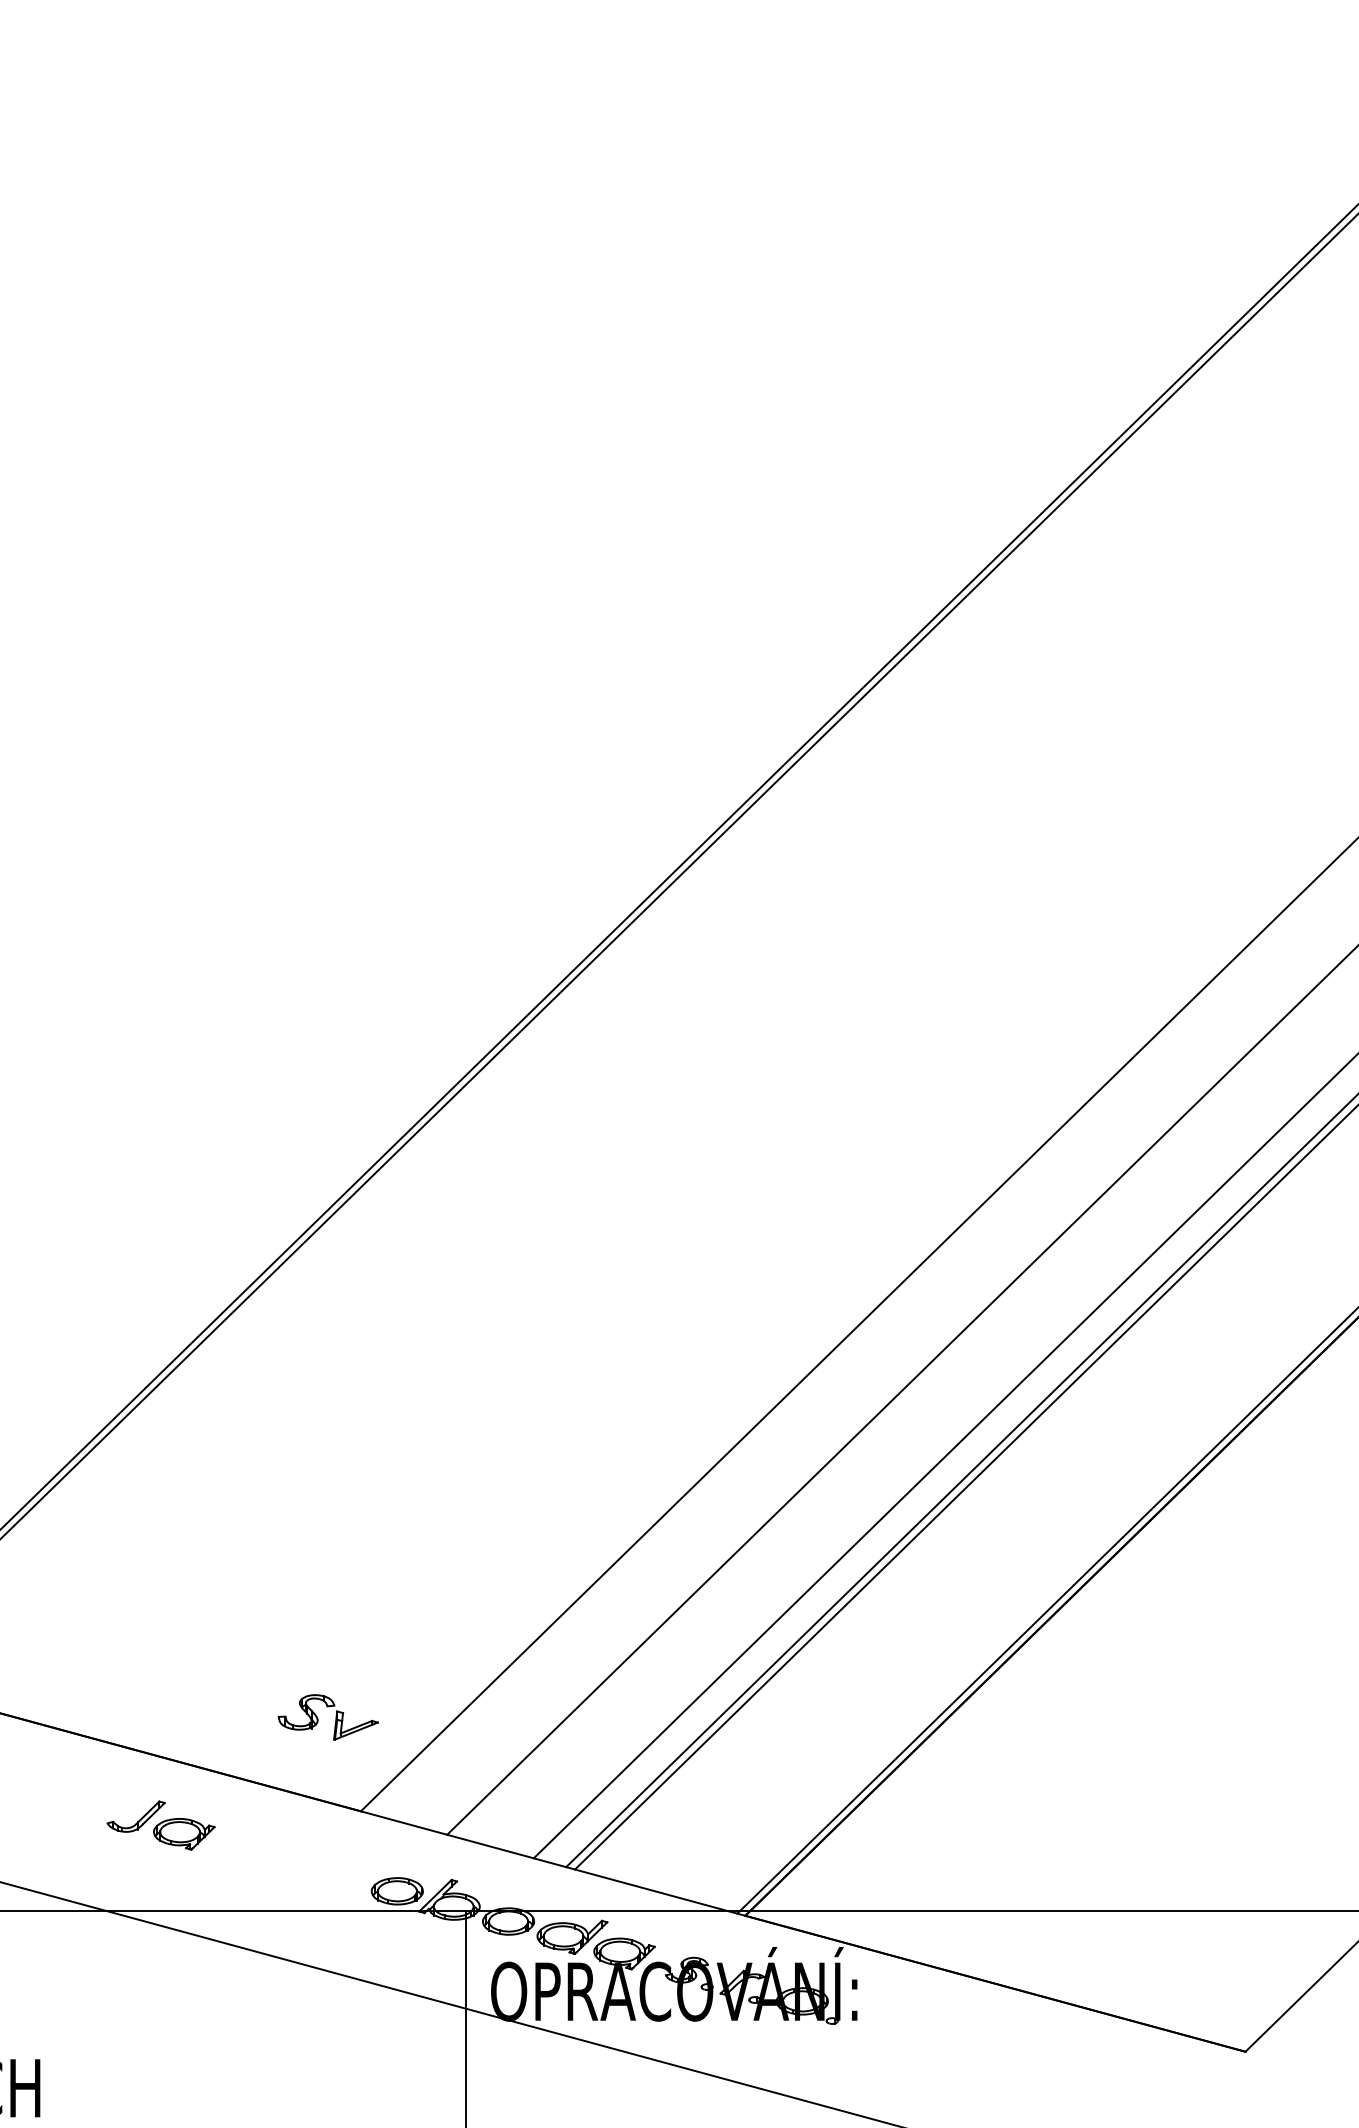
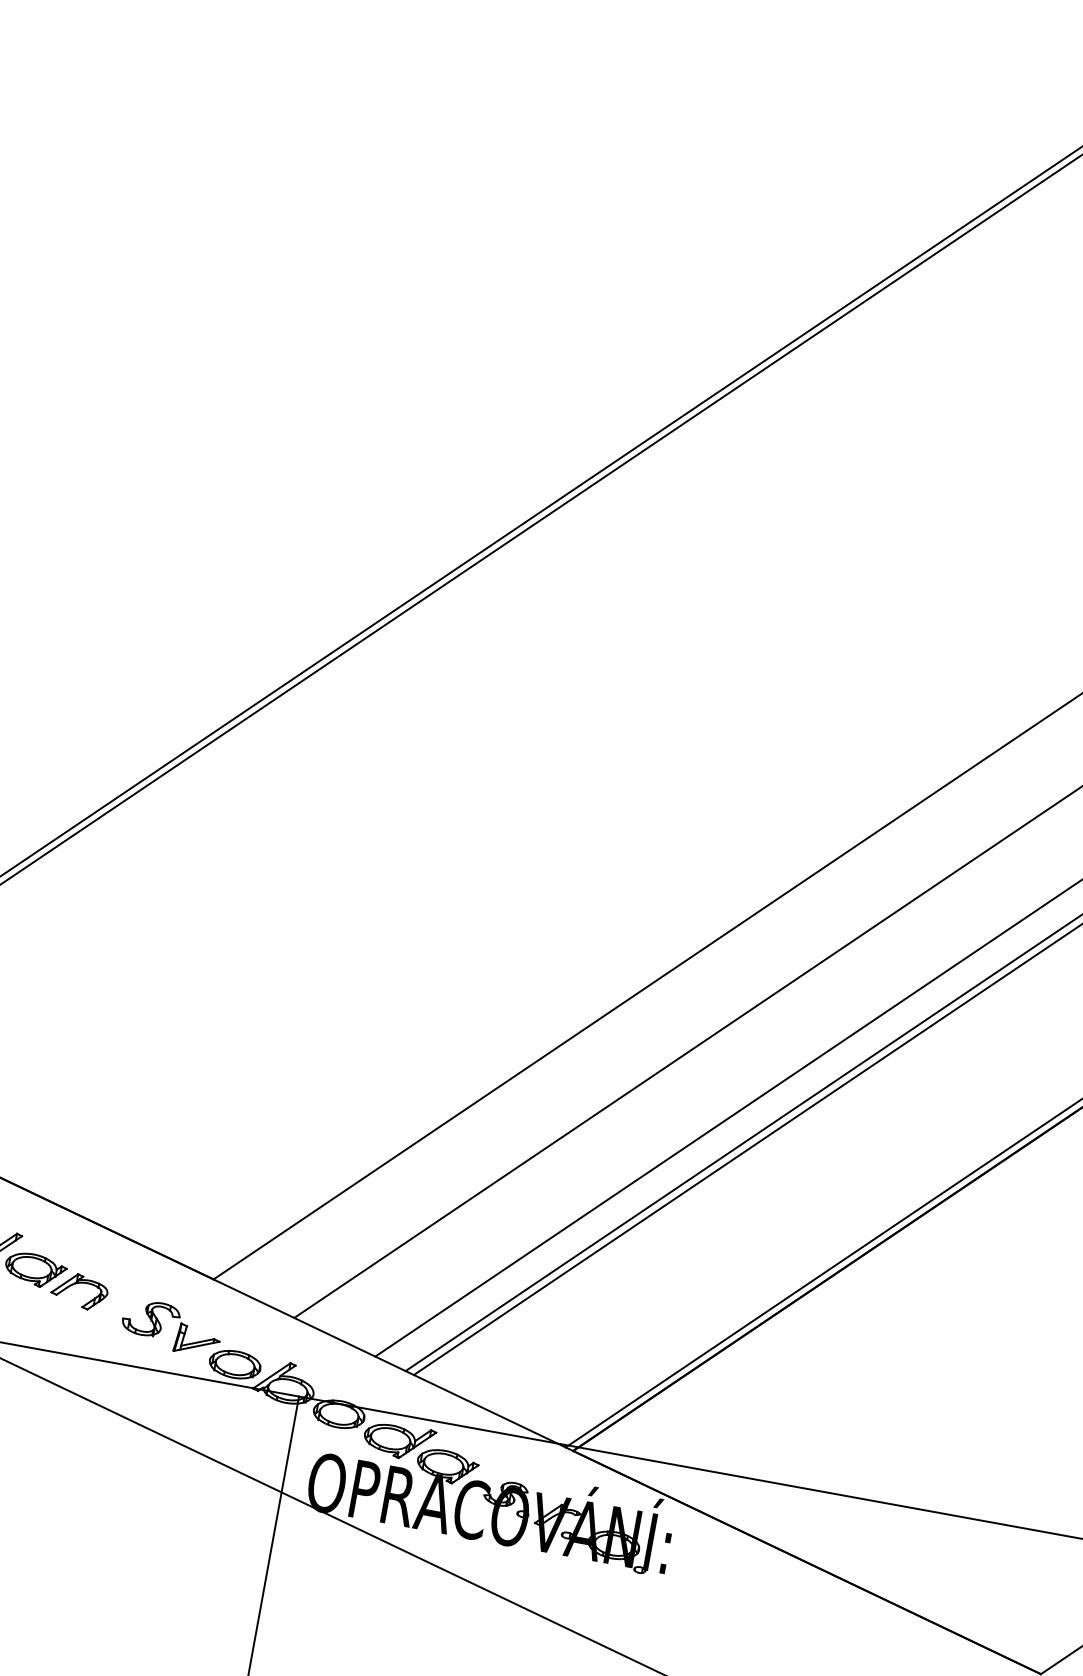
part: (335, 1717) -> (178, 1329), moved
part: (228, 1840) -> (78, 1284), added

